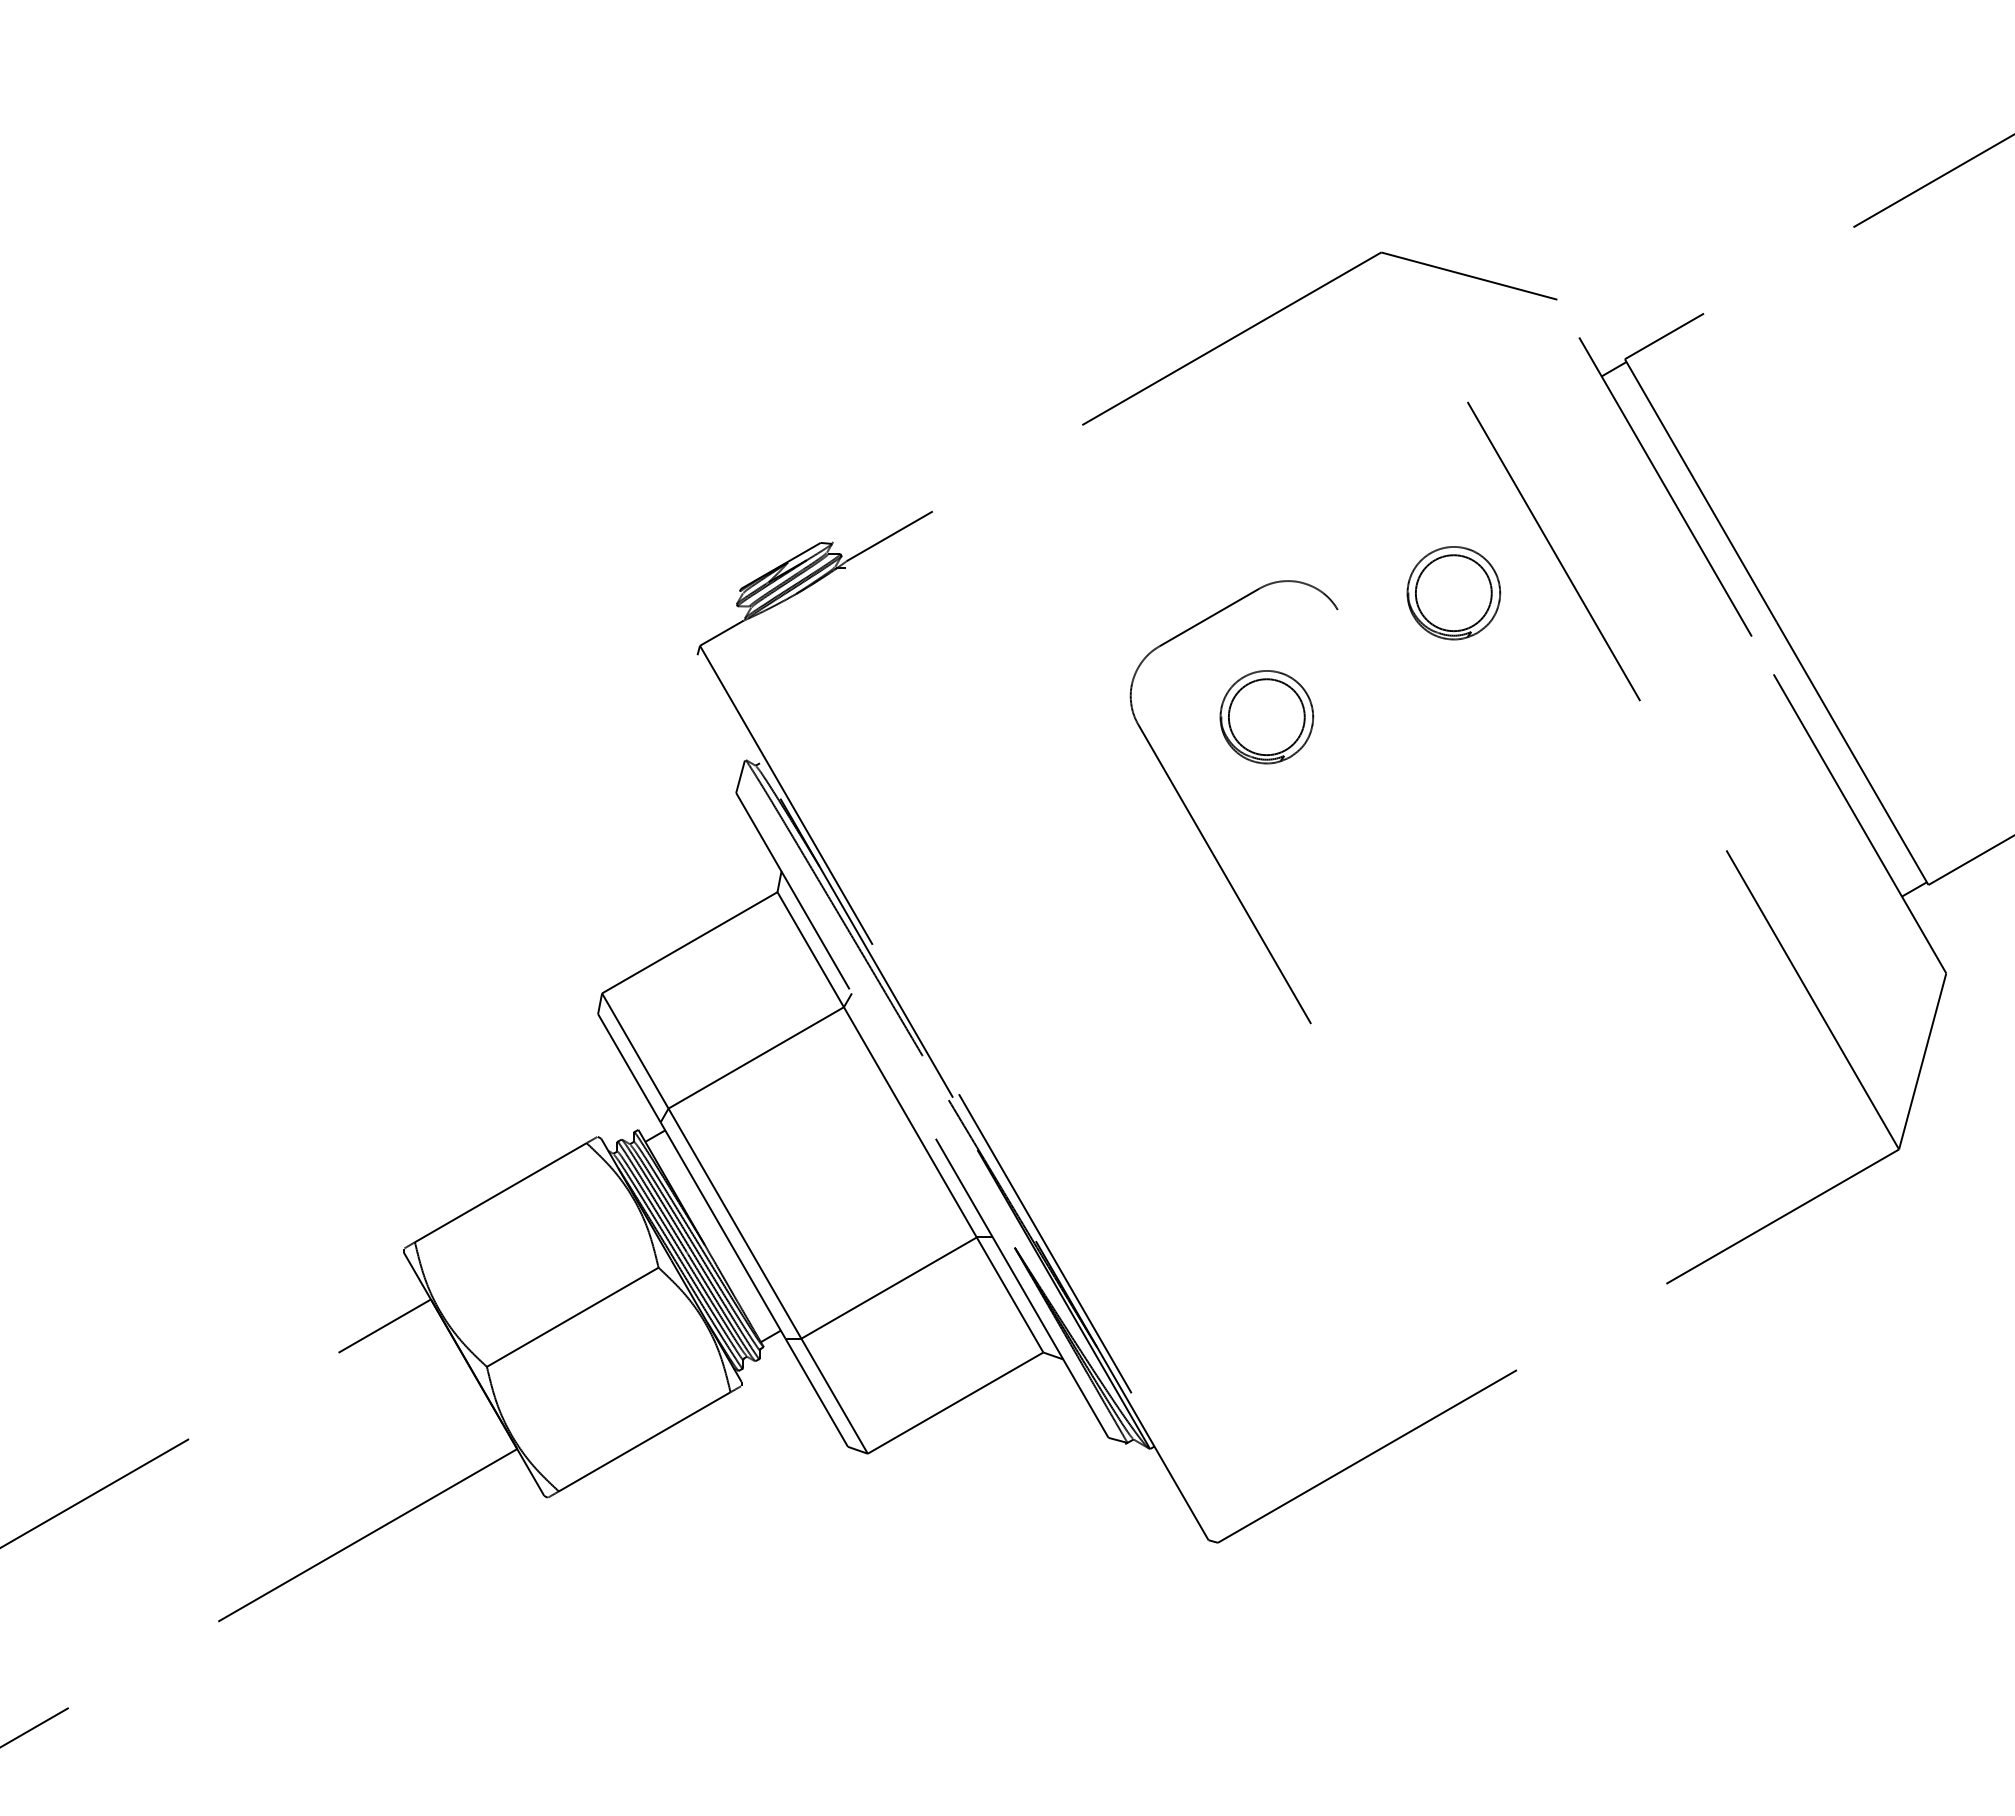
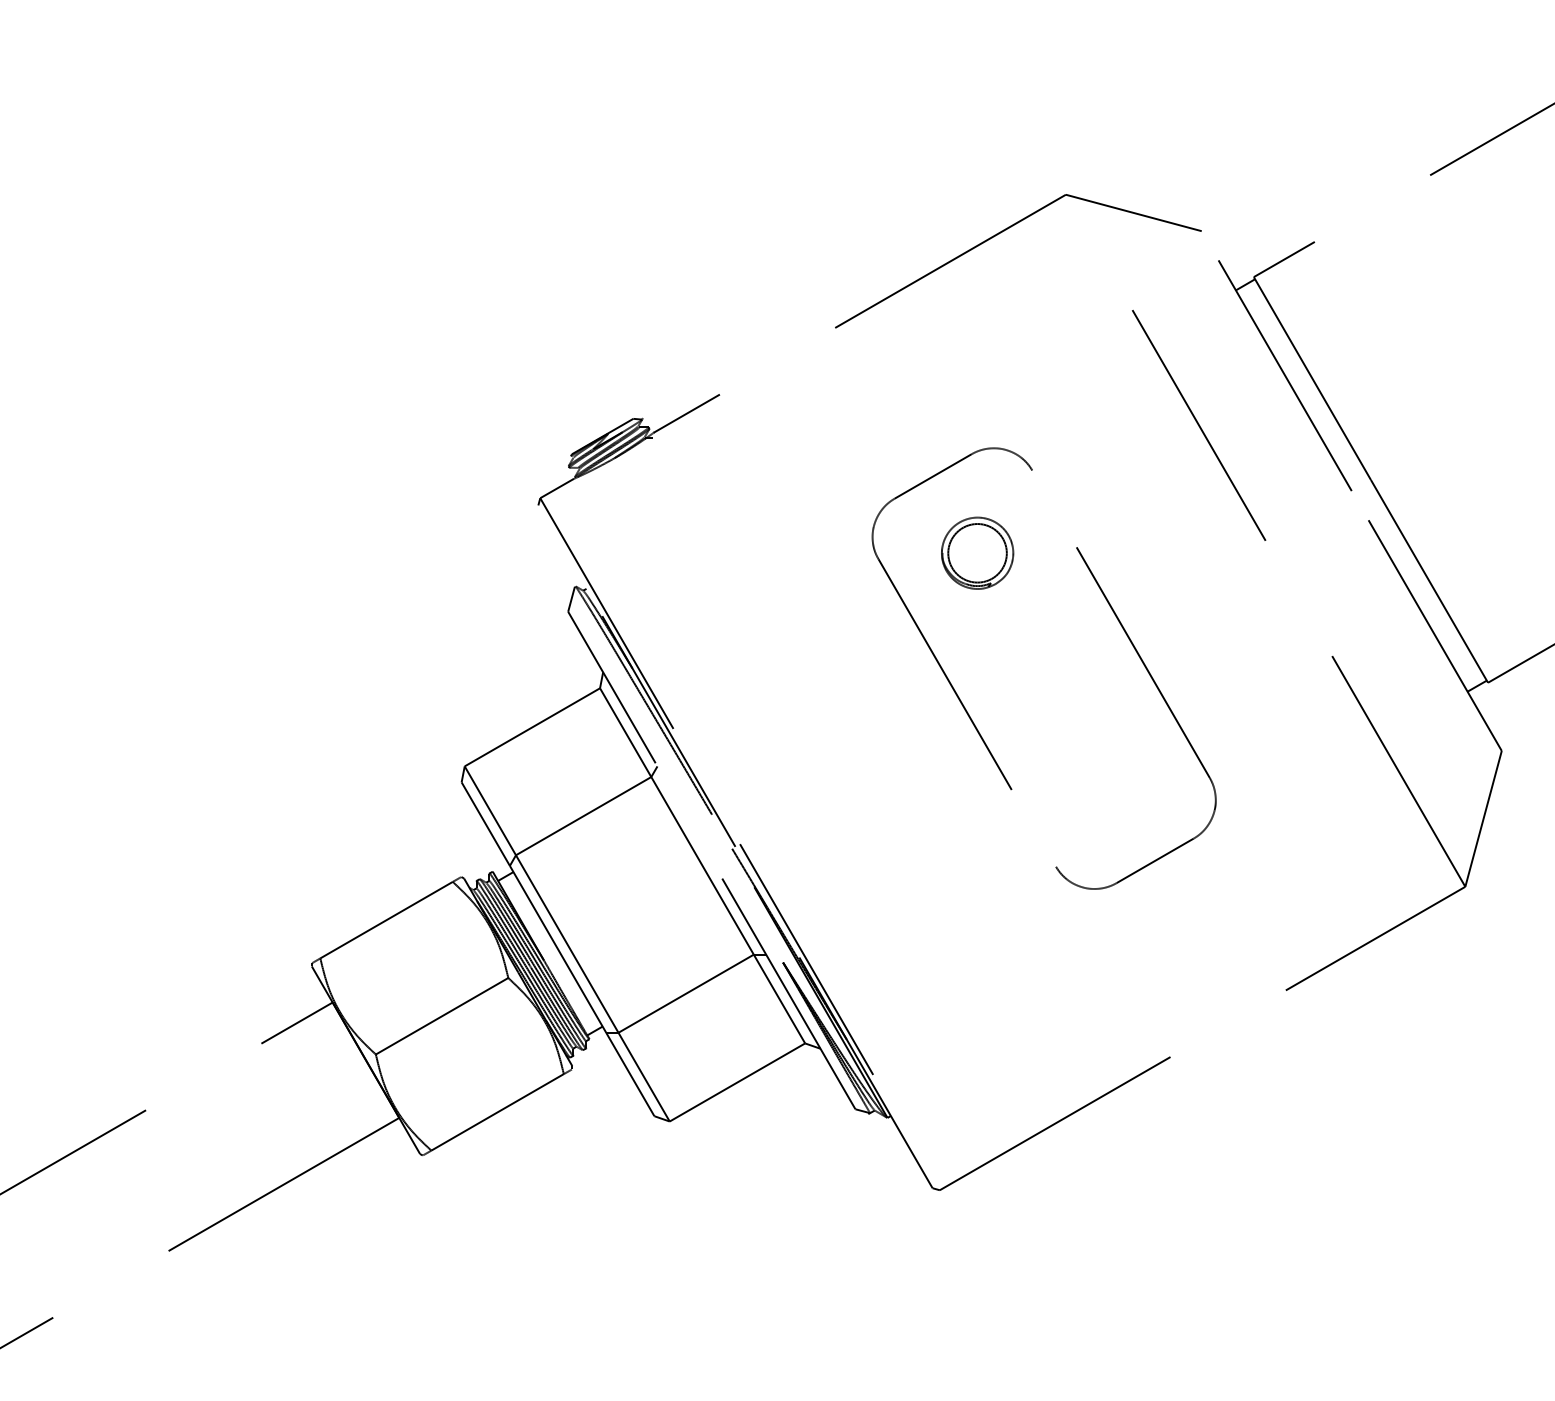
part: (1453, 593) -> (1121, 457), removed
part: (1510, 911) -> (1165, 703), added

